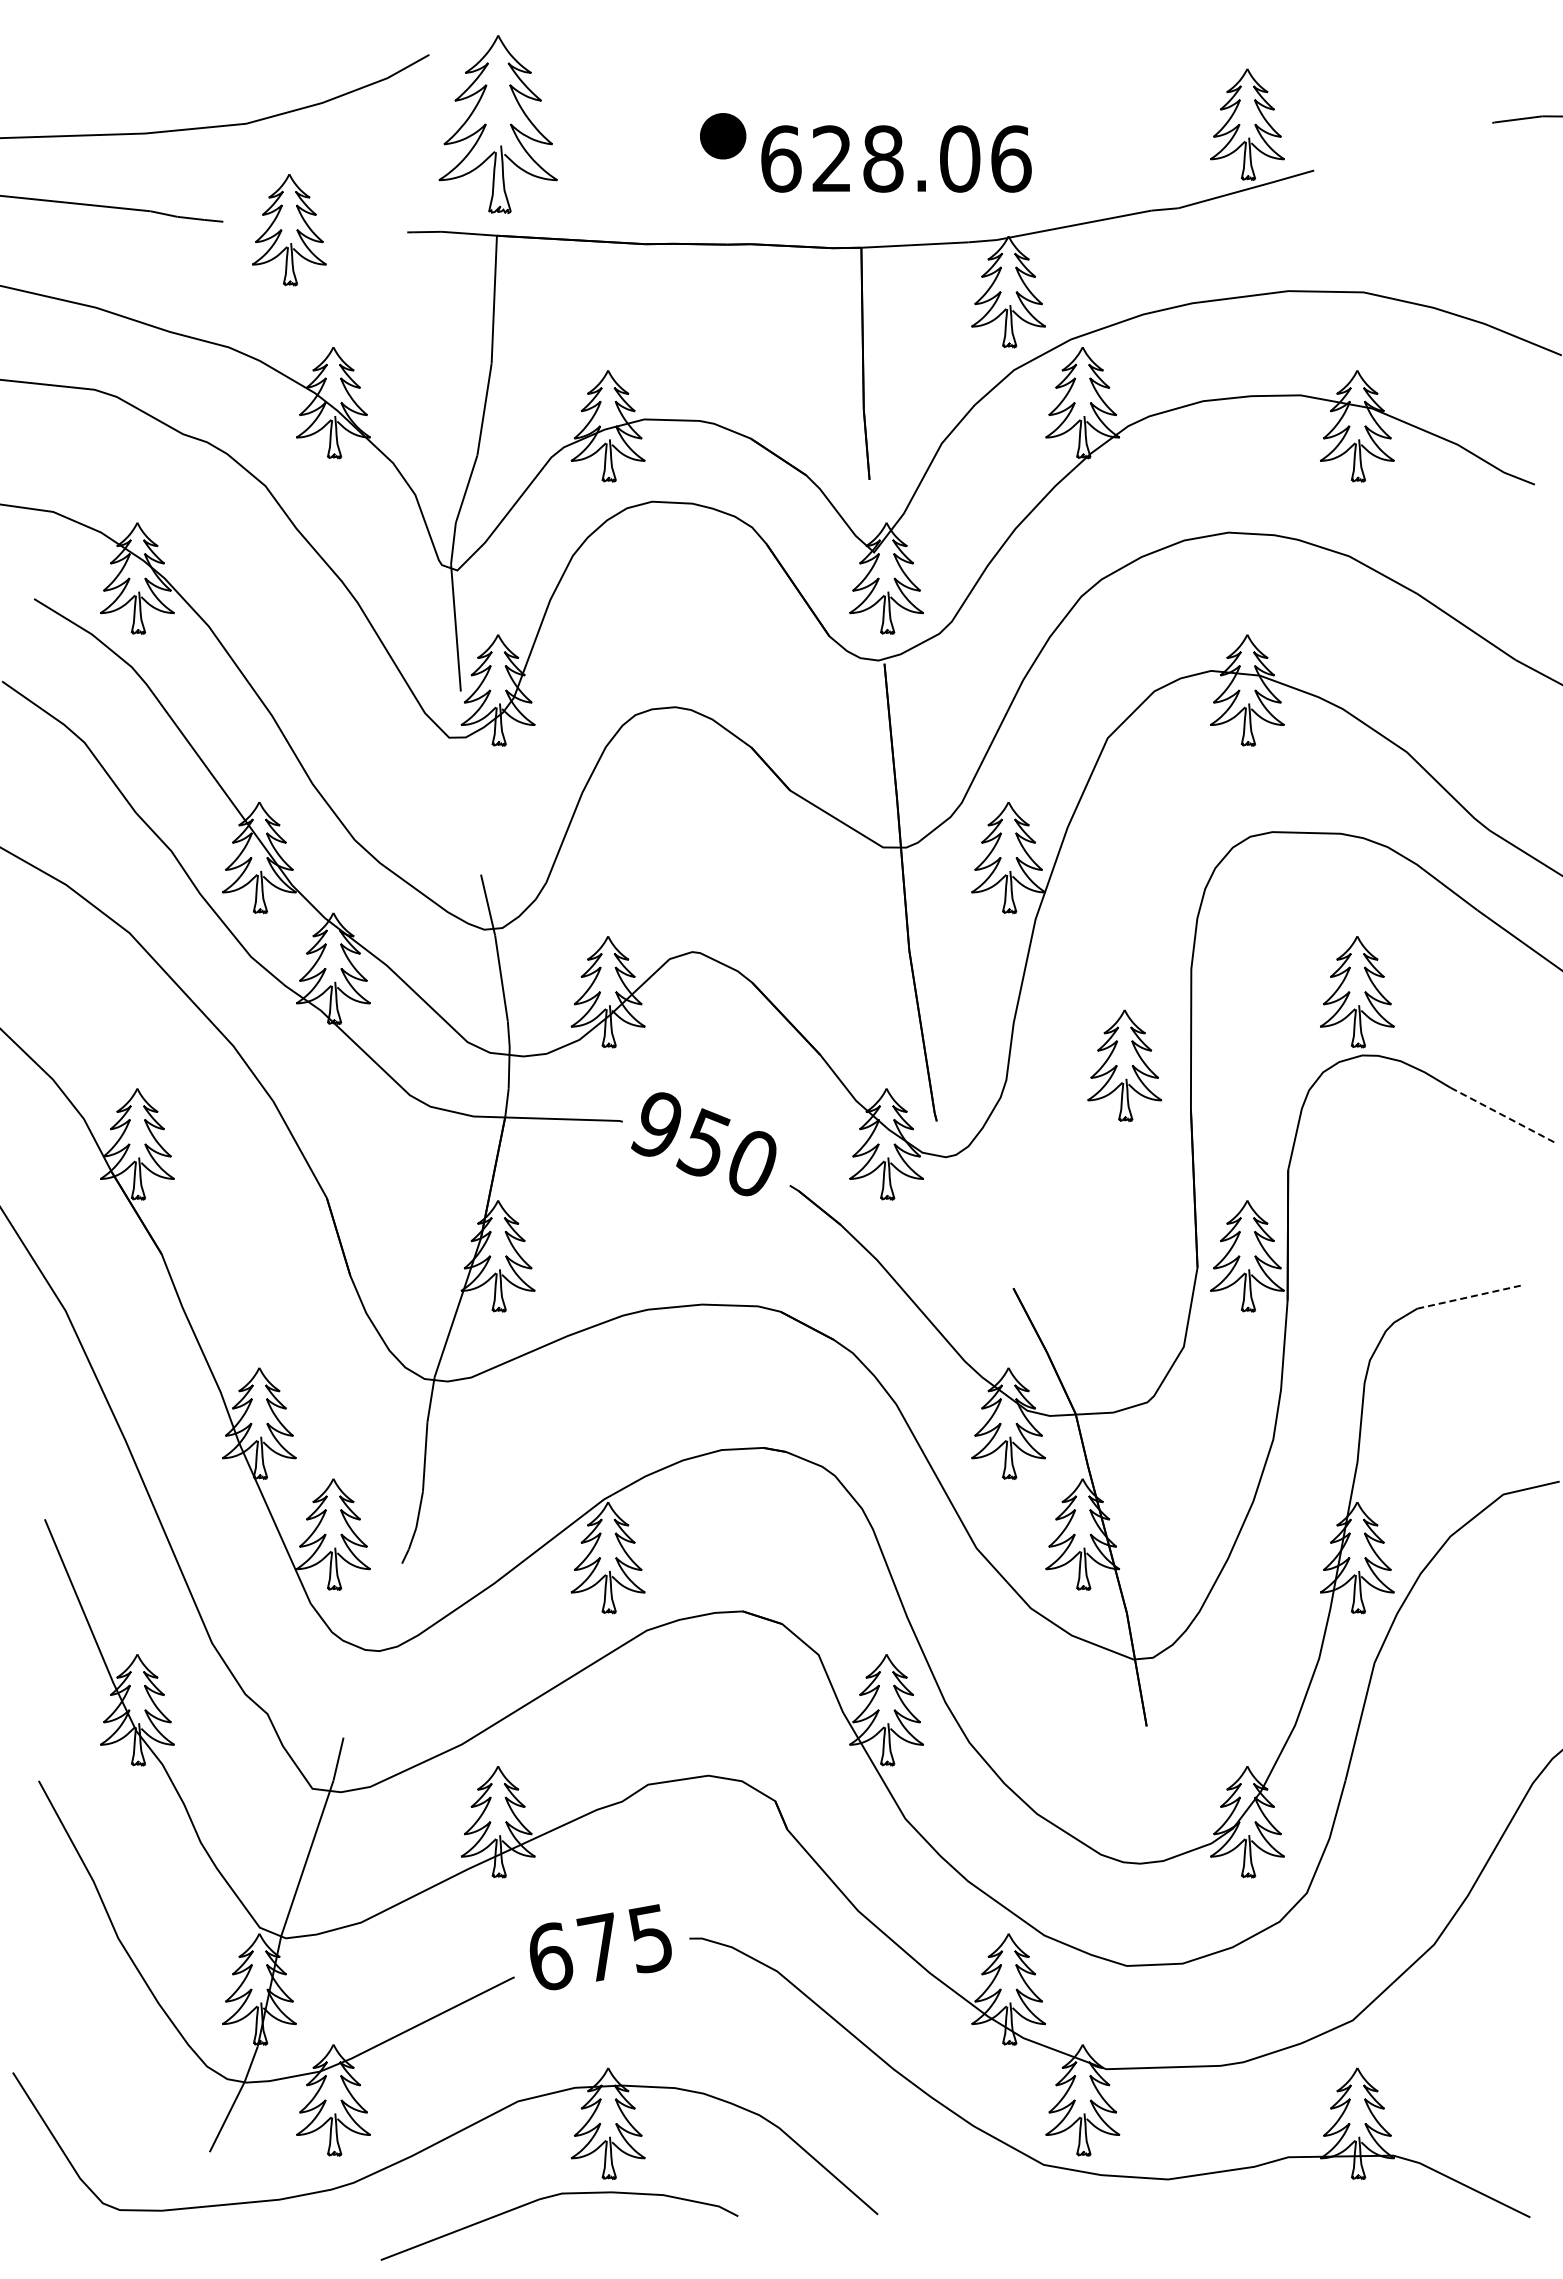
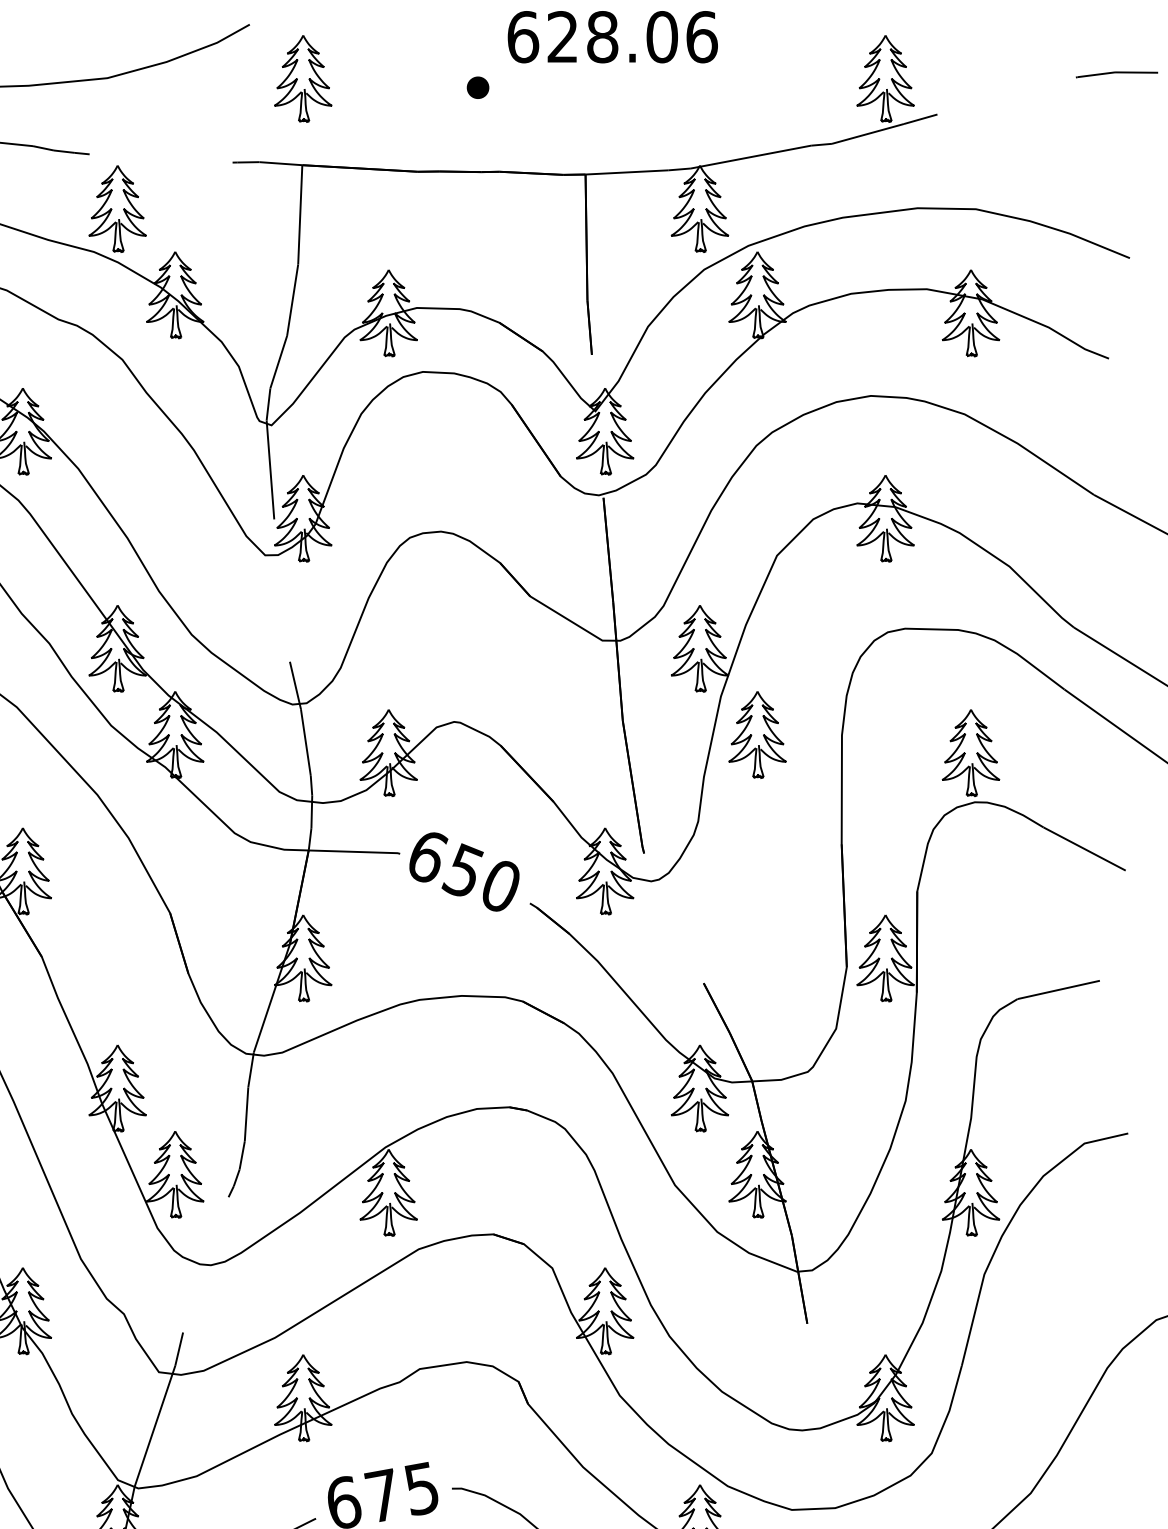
part: (497, 124) -> (302, 78), size x0.62
part: (722, 135) -> (477, 87), size x0.62
text: (896, 158) -> (612, 36), moved
part: (289, 230) -> (117, 209), moved
part: (1124, 1065) -> (757, 734), moved
line: (1503, 1115) -> (1084, 848), dashed -> solid
text: (657, 1125) -> (427, 856), 950 -> 650
line: (1470, 1296) -> (1058, 989), dashed -> solid

